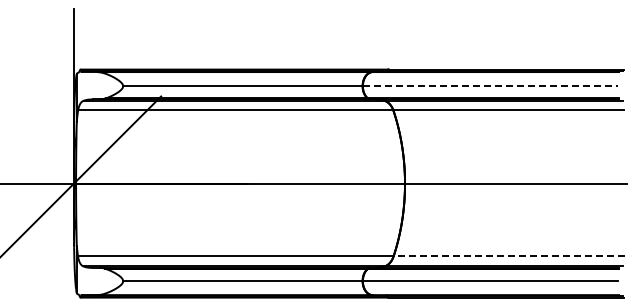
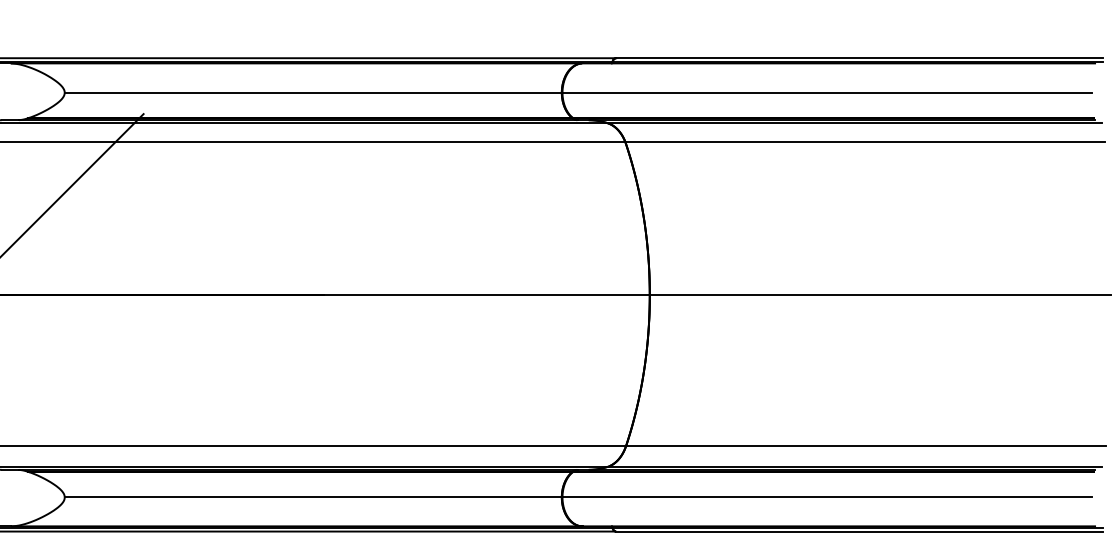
line: (490, 86) -> (827, 93), dashed -> solid
line: (508, 256) -> (864, 446), dashed -> solid

